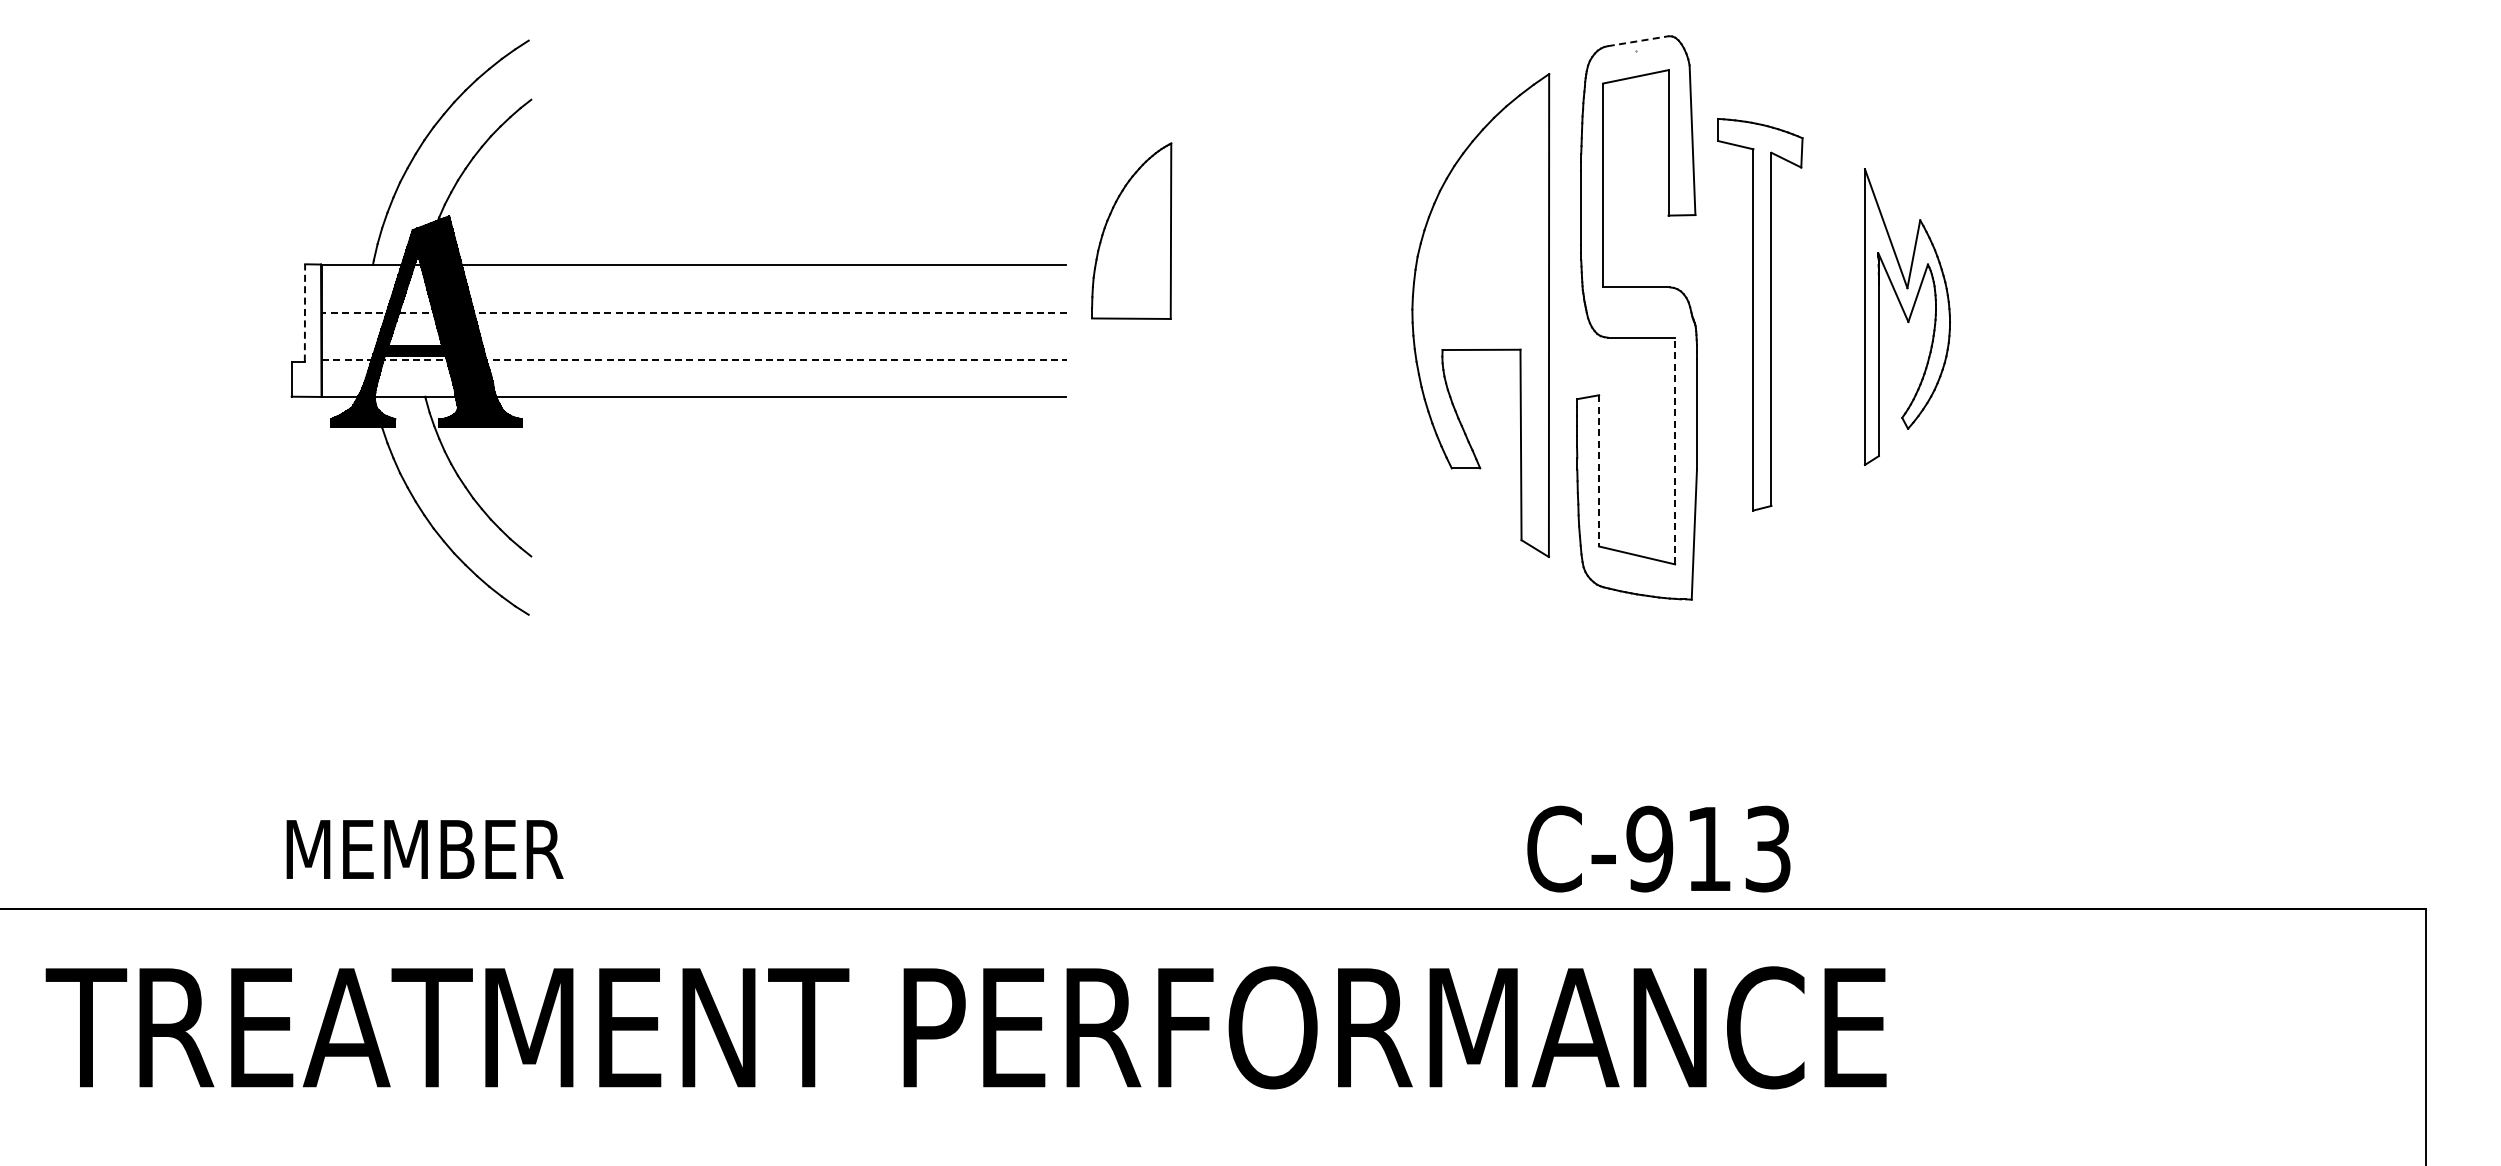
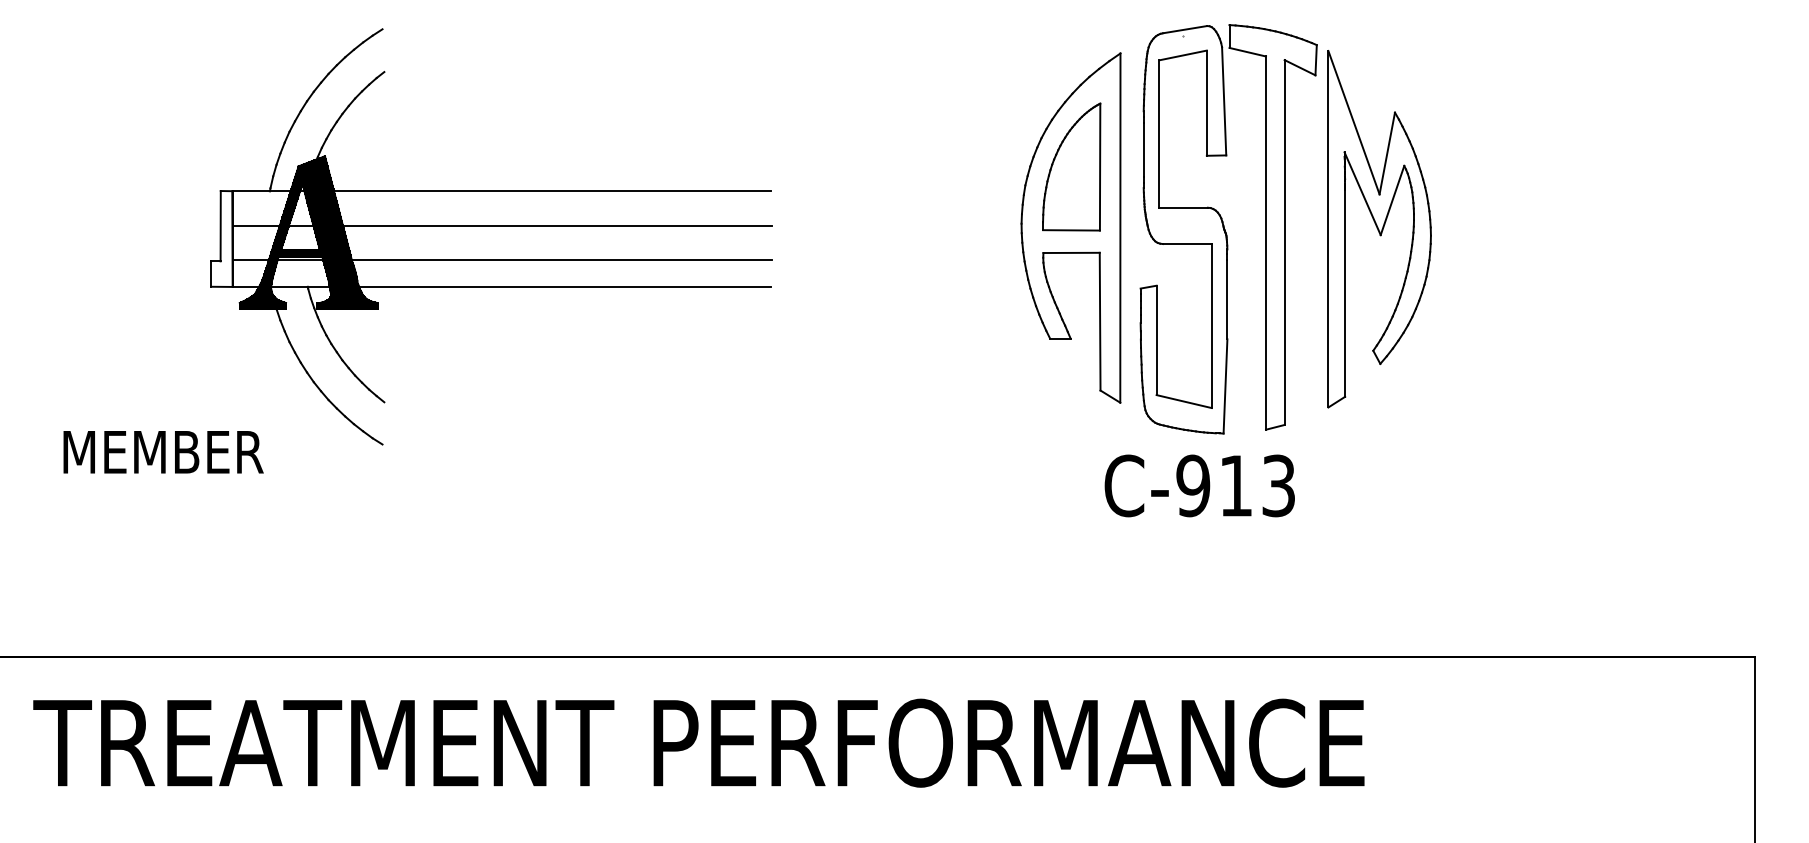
line: (1638, 41) -> (1185, 29), dashed -> solid
part: (1131, 230) -> (1071, 166), moved
line: (304, 312) -> (220, 225), dashed -> solid
line: (694, 313) -> (502, 226), dashed -> solid
part: (1760, 314) -> (1273, 227), size x1.43
part: (1907, 316) -> (1379, 228), size x1.67
line: (694, 360) -> (502, 260), dashed -> solid
line: (1675, 450) -> (1211, 325), dashed -> solid
line: (1599, 470) -> (1156, 340), dashed -> solid
text: (1658, 848) -> (1199, 485), moved
text: (424, 849) -> (163, 452), moved

